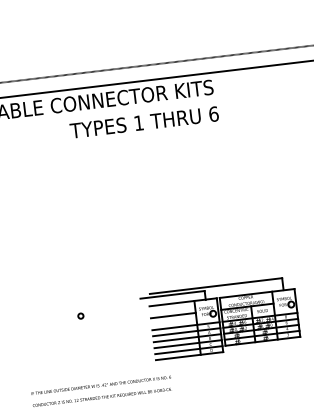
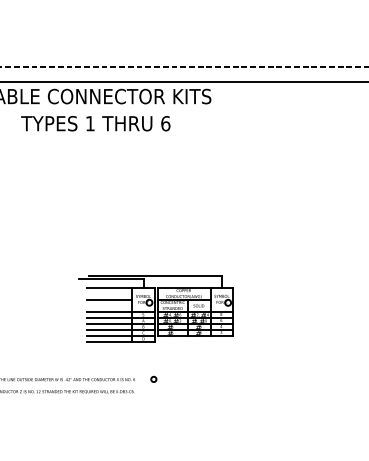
text: (144, 122) -> (95, 123), moved
circle: (80, 315) -> (153, 378), moved
part: (219, 318) -> (155, 308), moved

